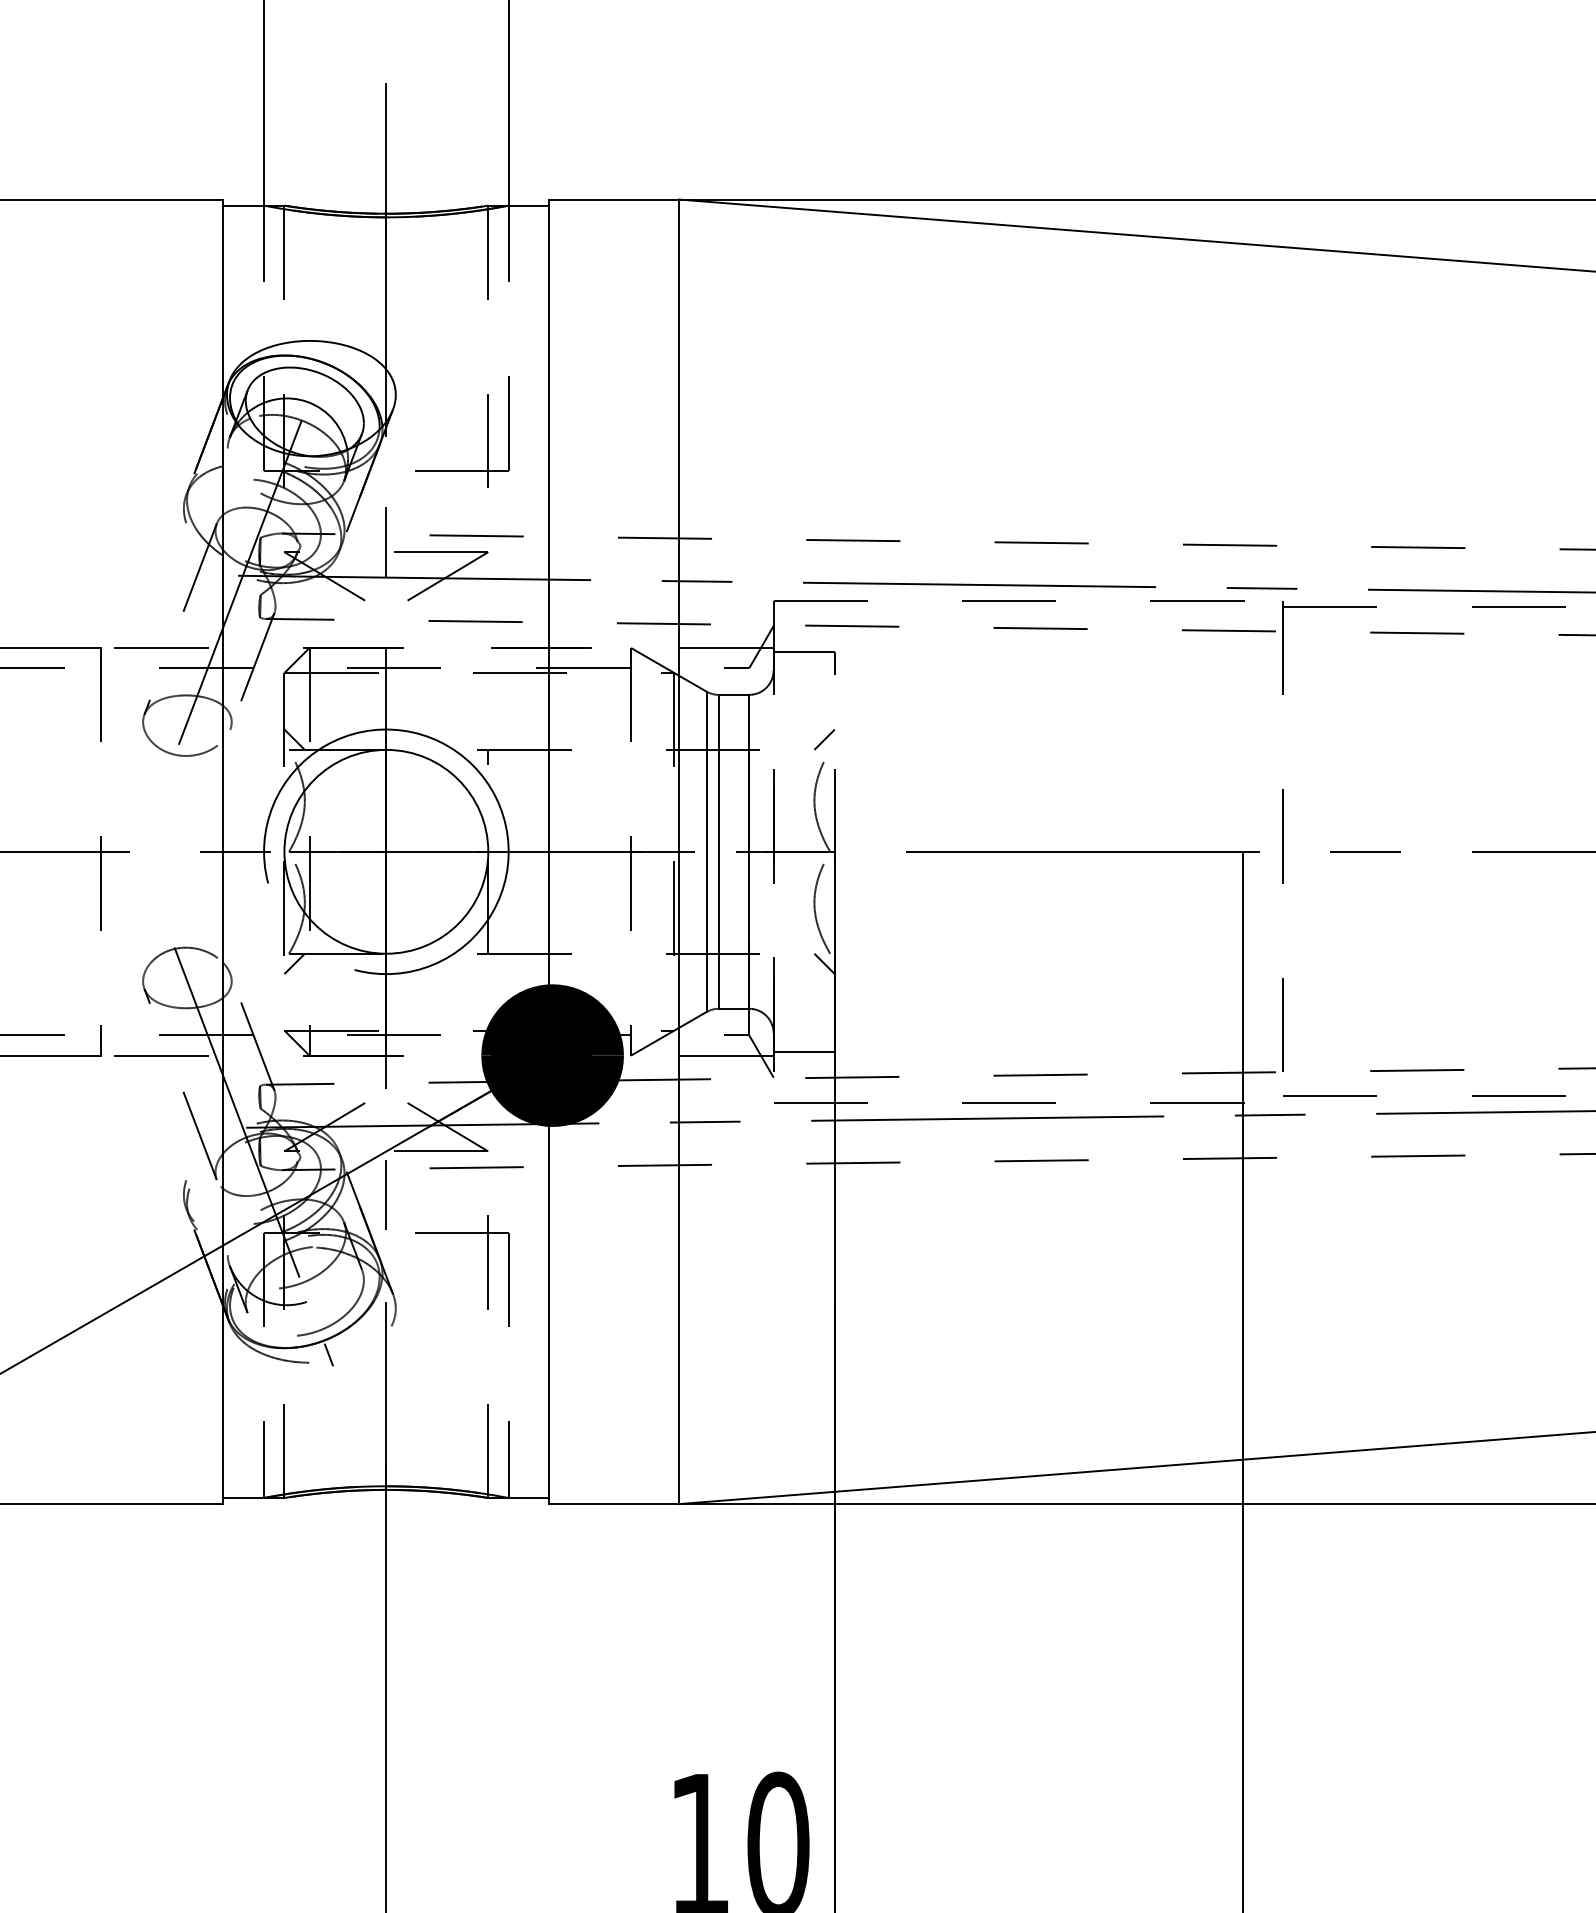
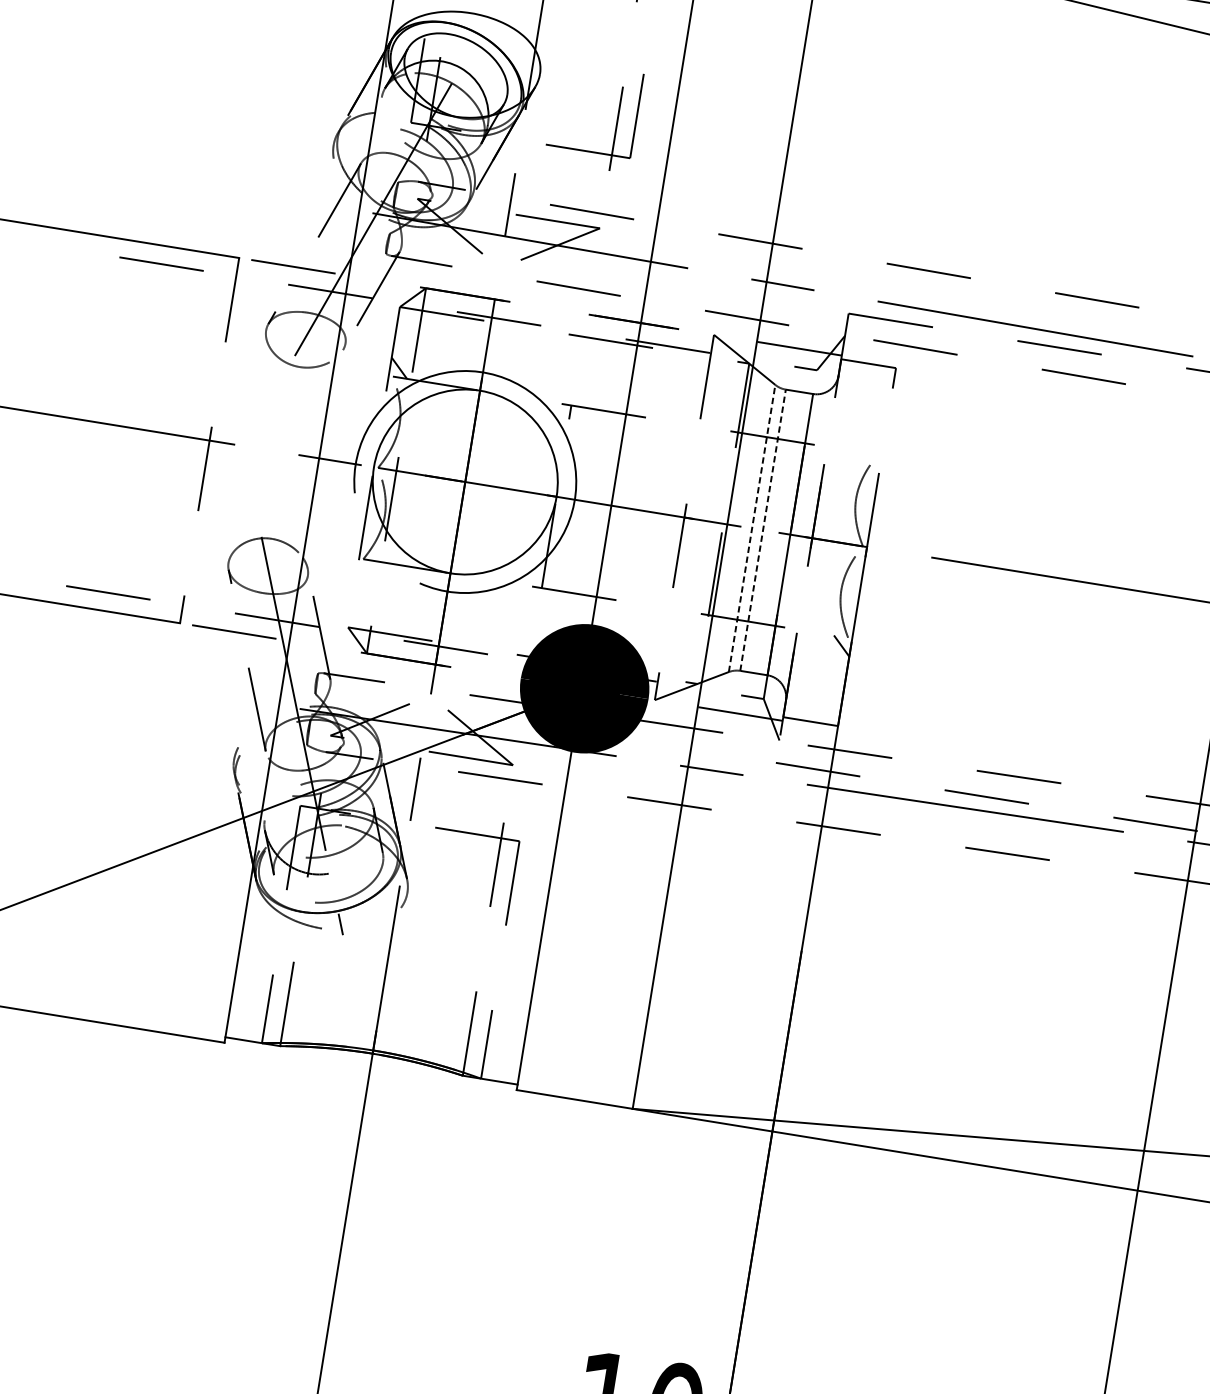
line: (824, 739) -> (874, 444), removed
line: (706, 851) -> (752, 528), solid -> dashed
line: (718, 851) -> (762, 529), solid -> dashed
line: (294, 963) -> (366, 568), removed

